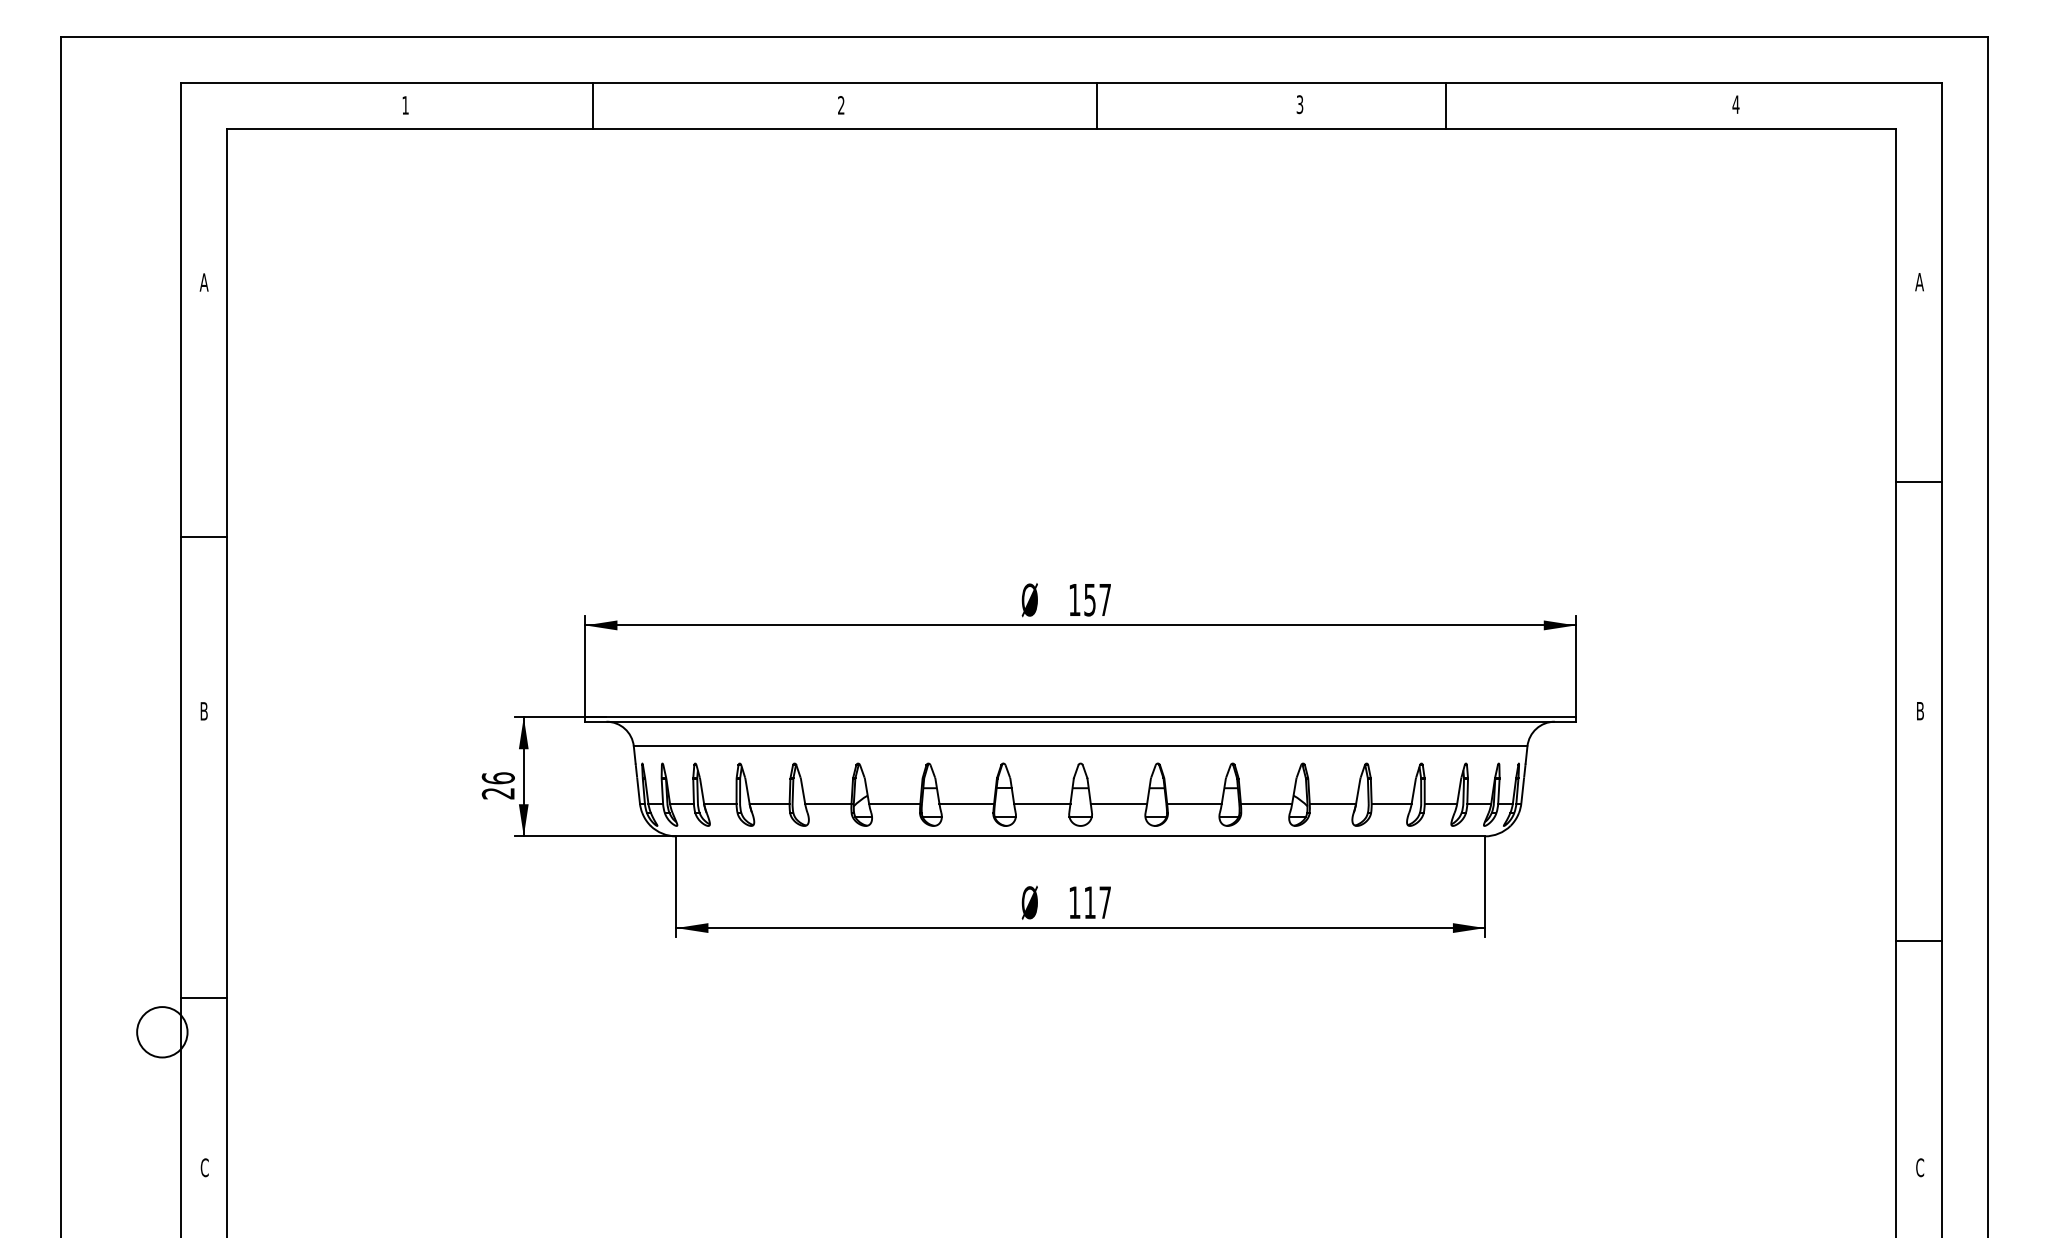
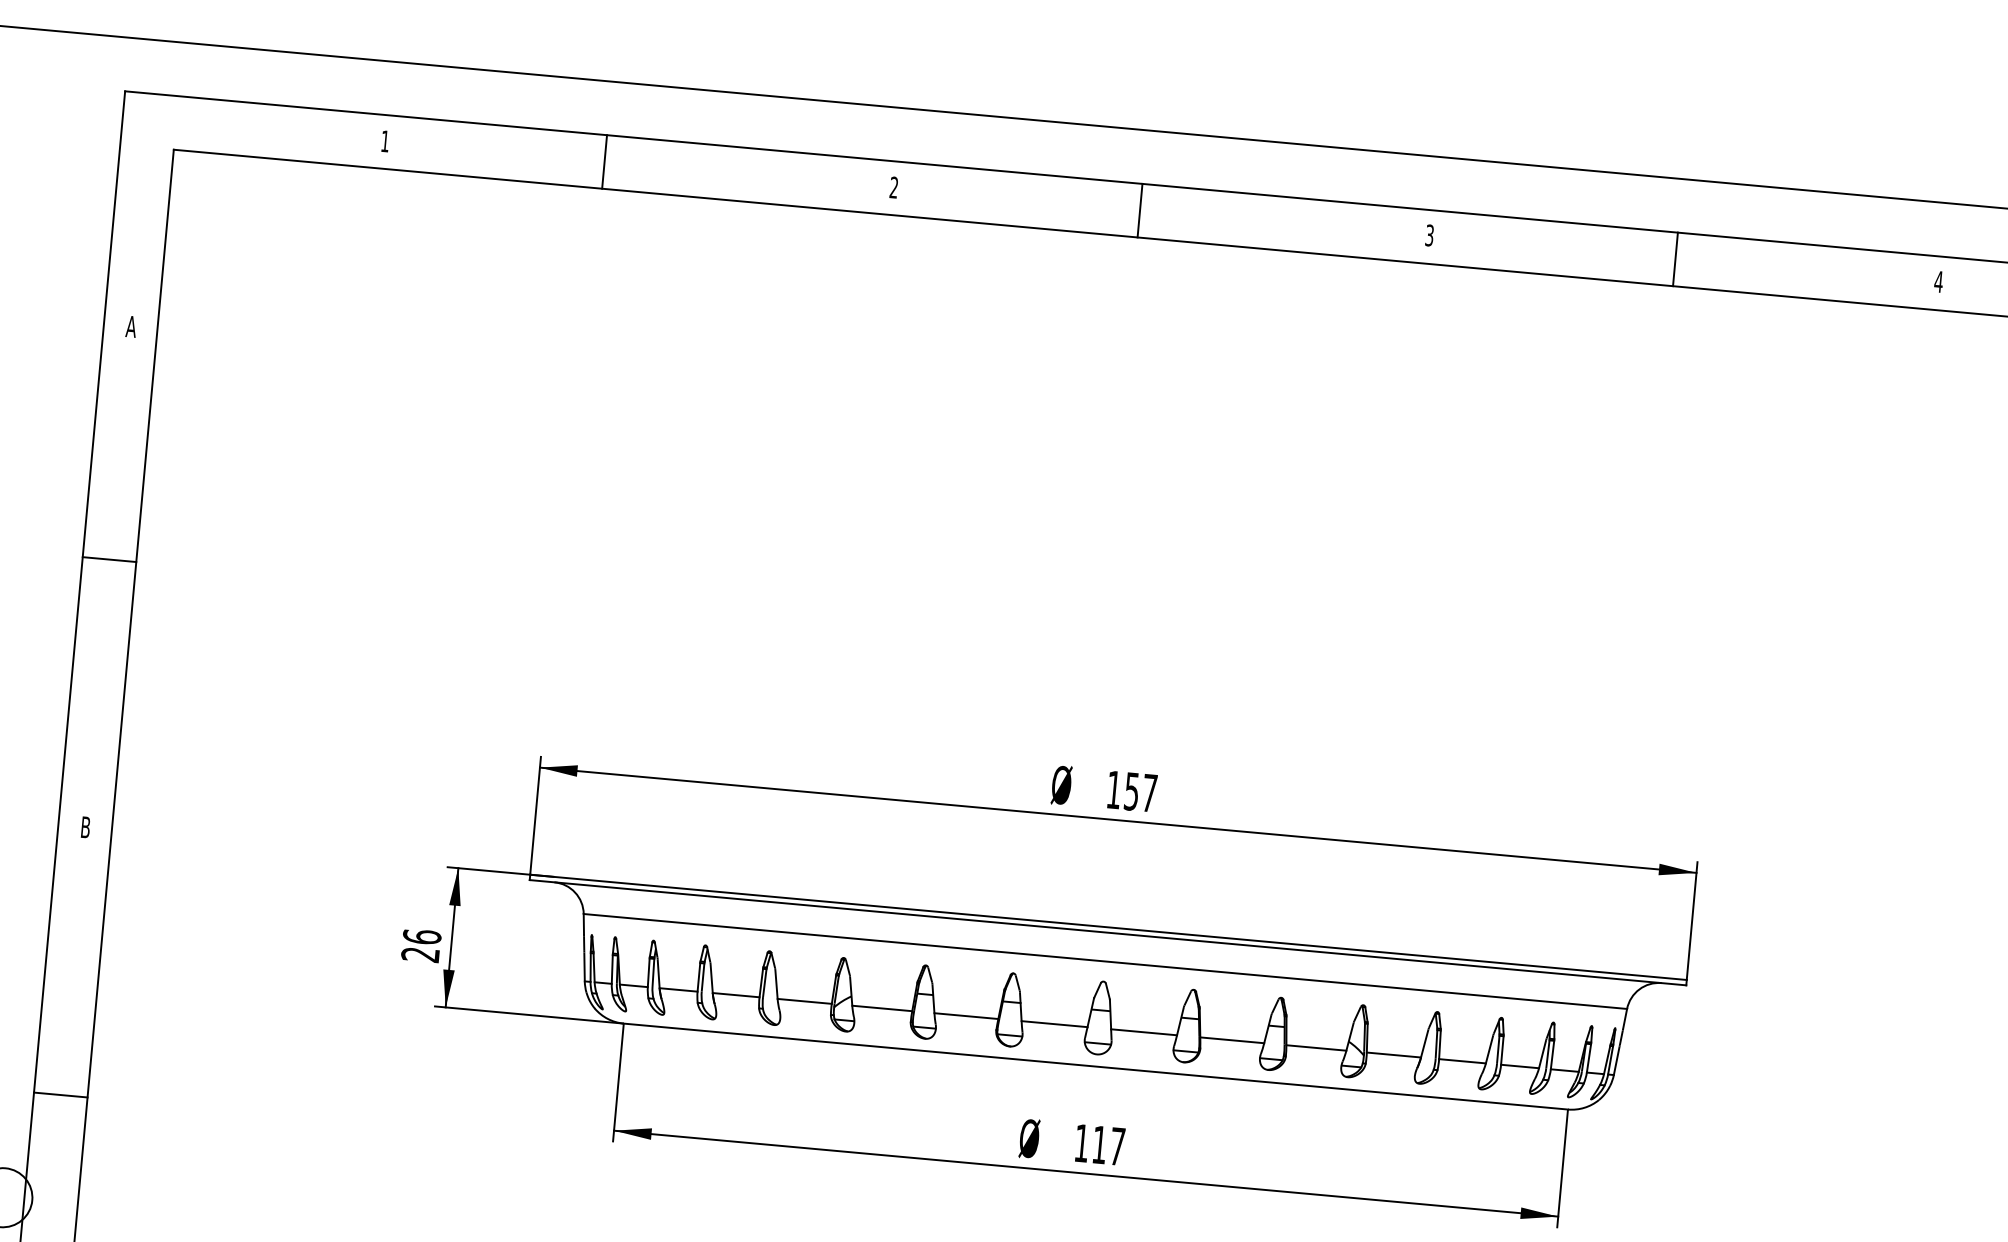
line: (1097, 105) -> (1140, 210), moved
line: (1445, 105) -> (1675, 258), moved
line: (203, 536) -> (109, 559), moved
line: (203, 997) -> (60, 1094), moved

